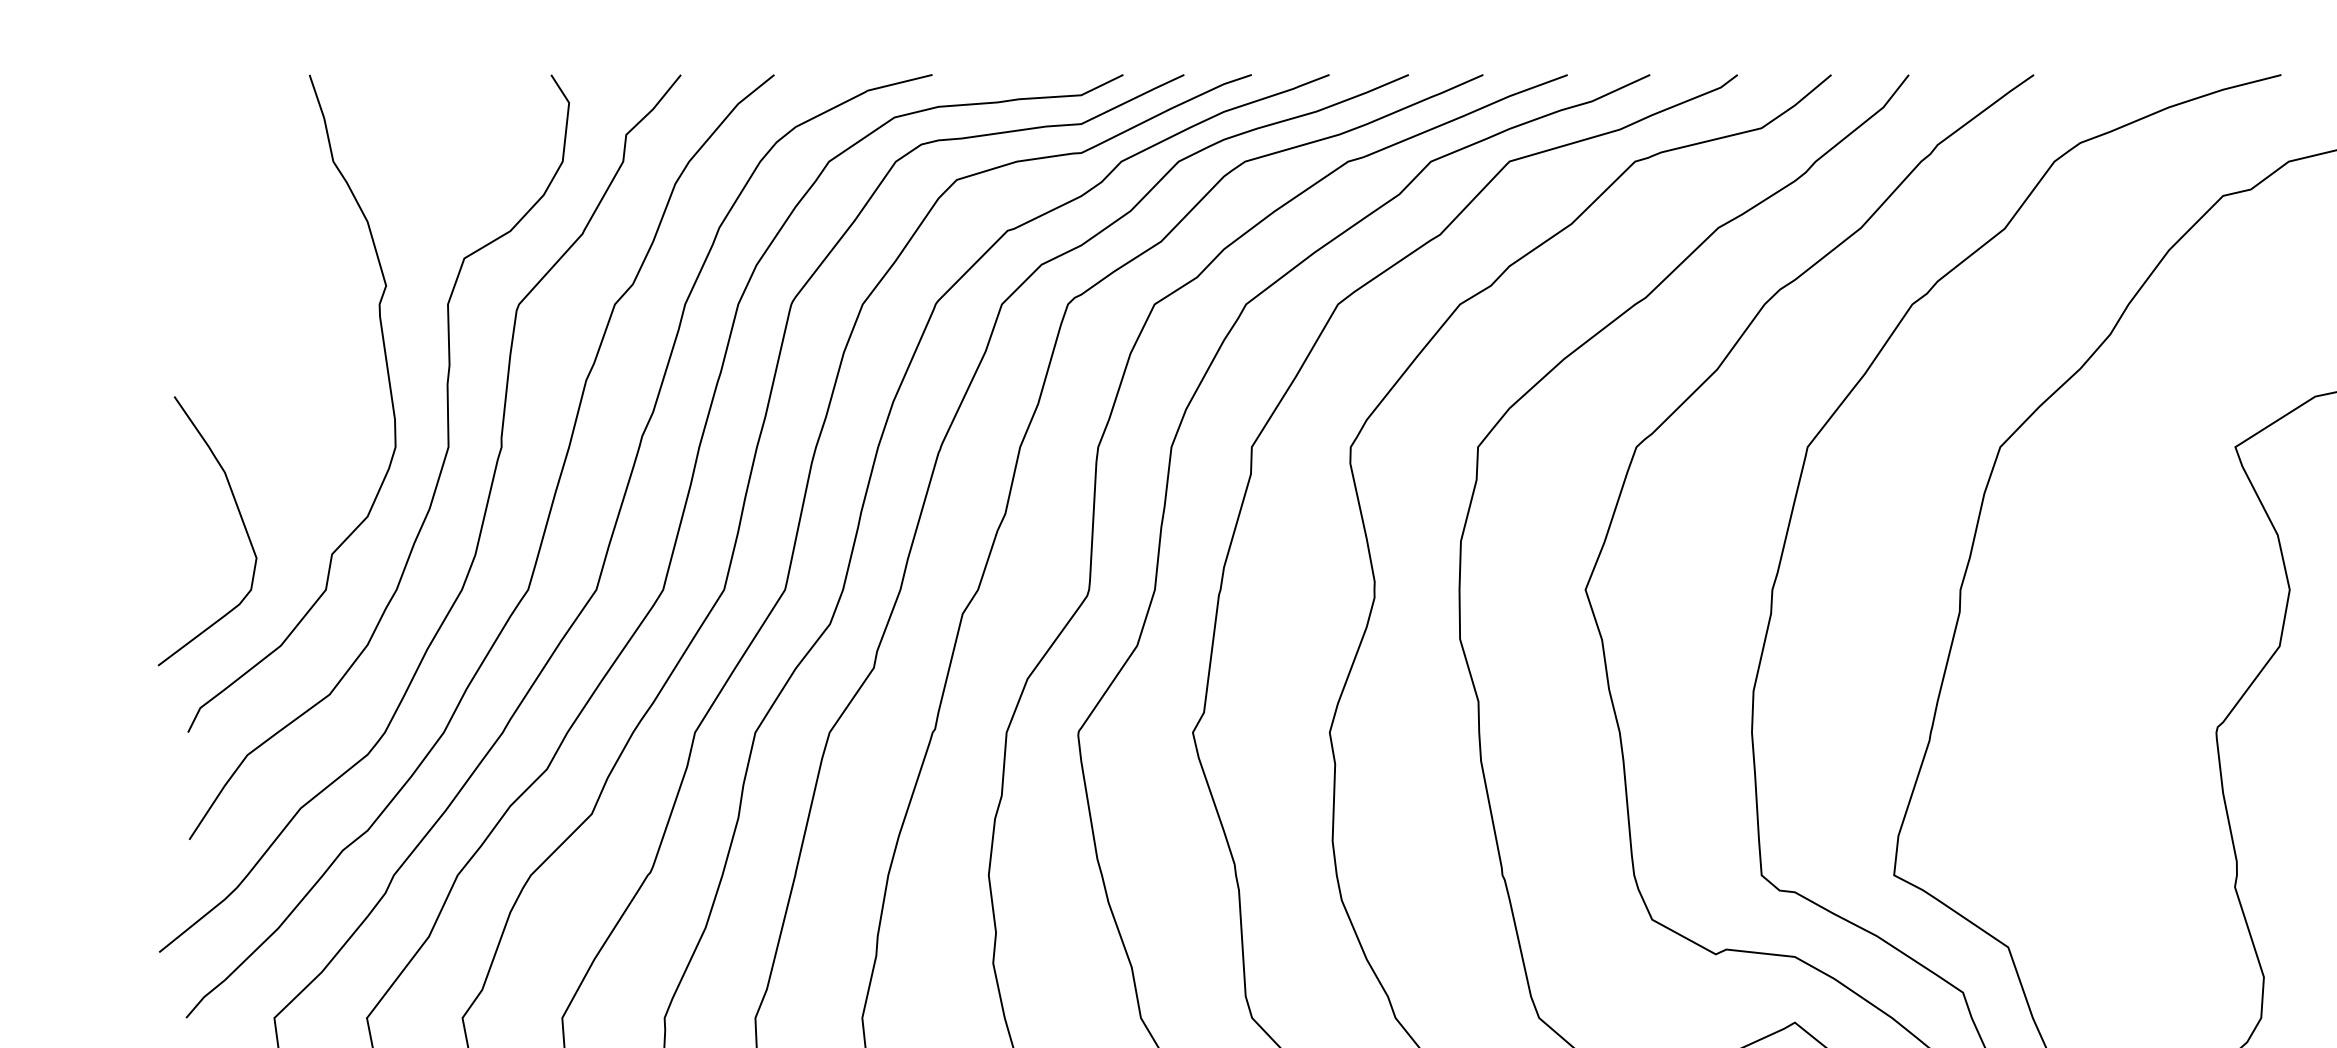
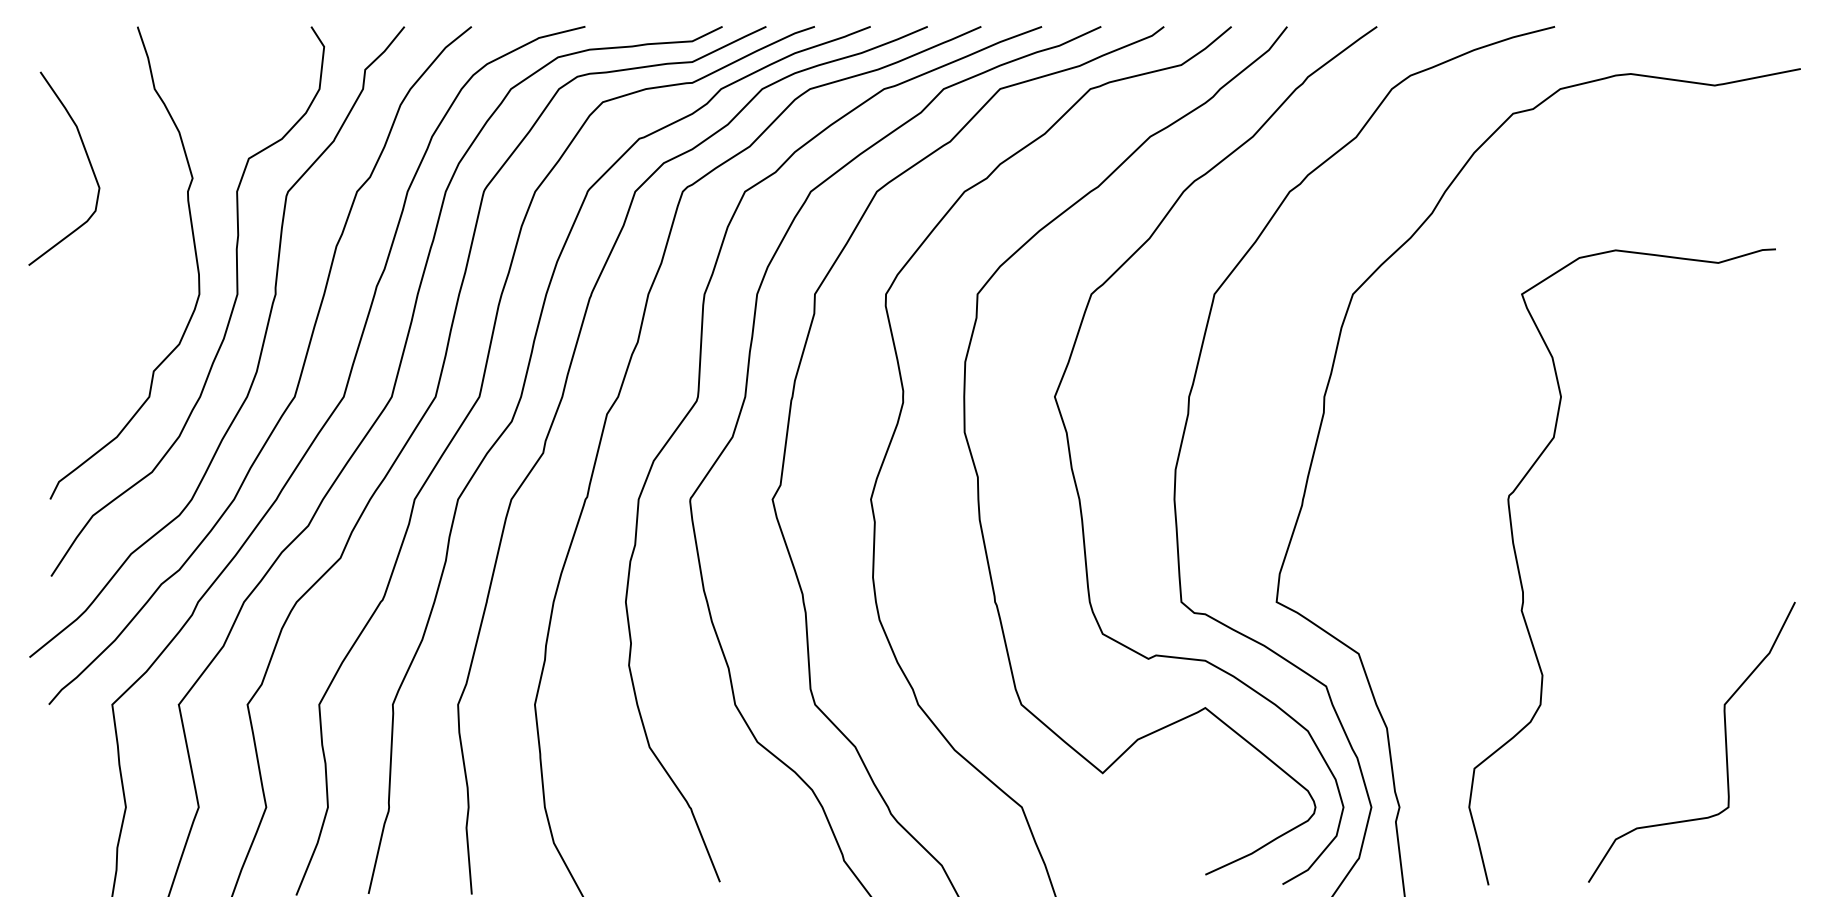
curve: (241, 521) -> (88, 161), moved

